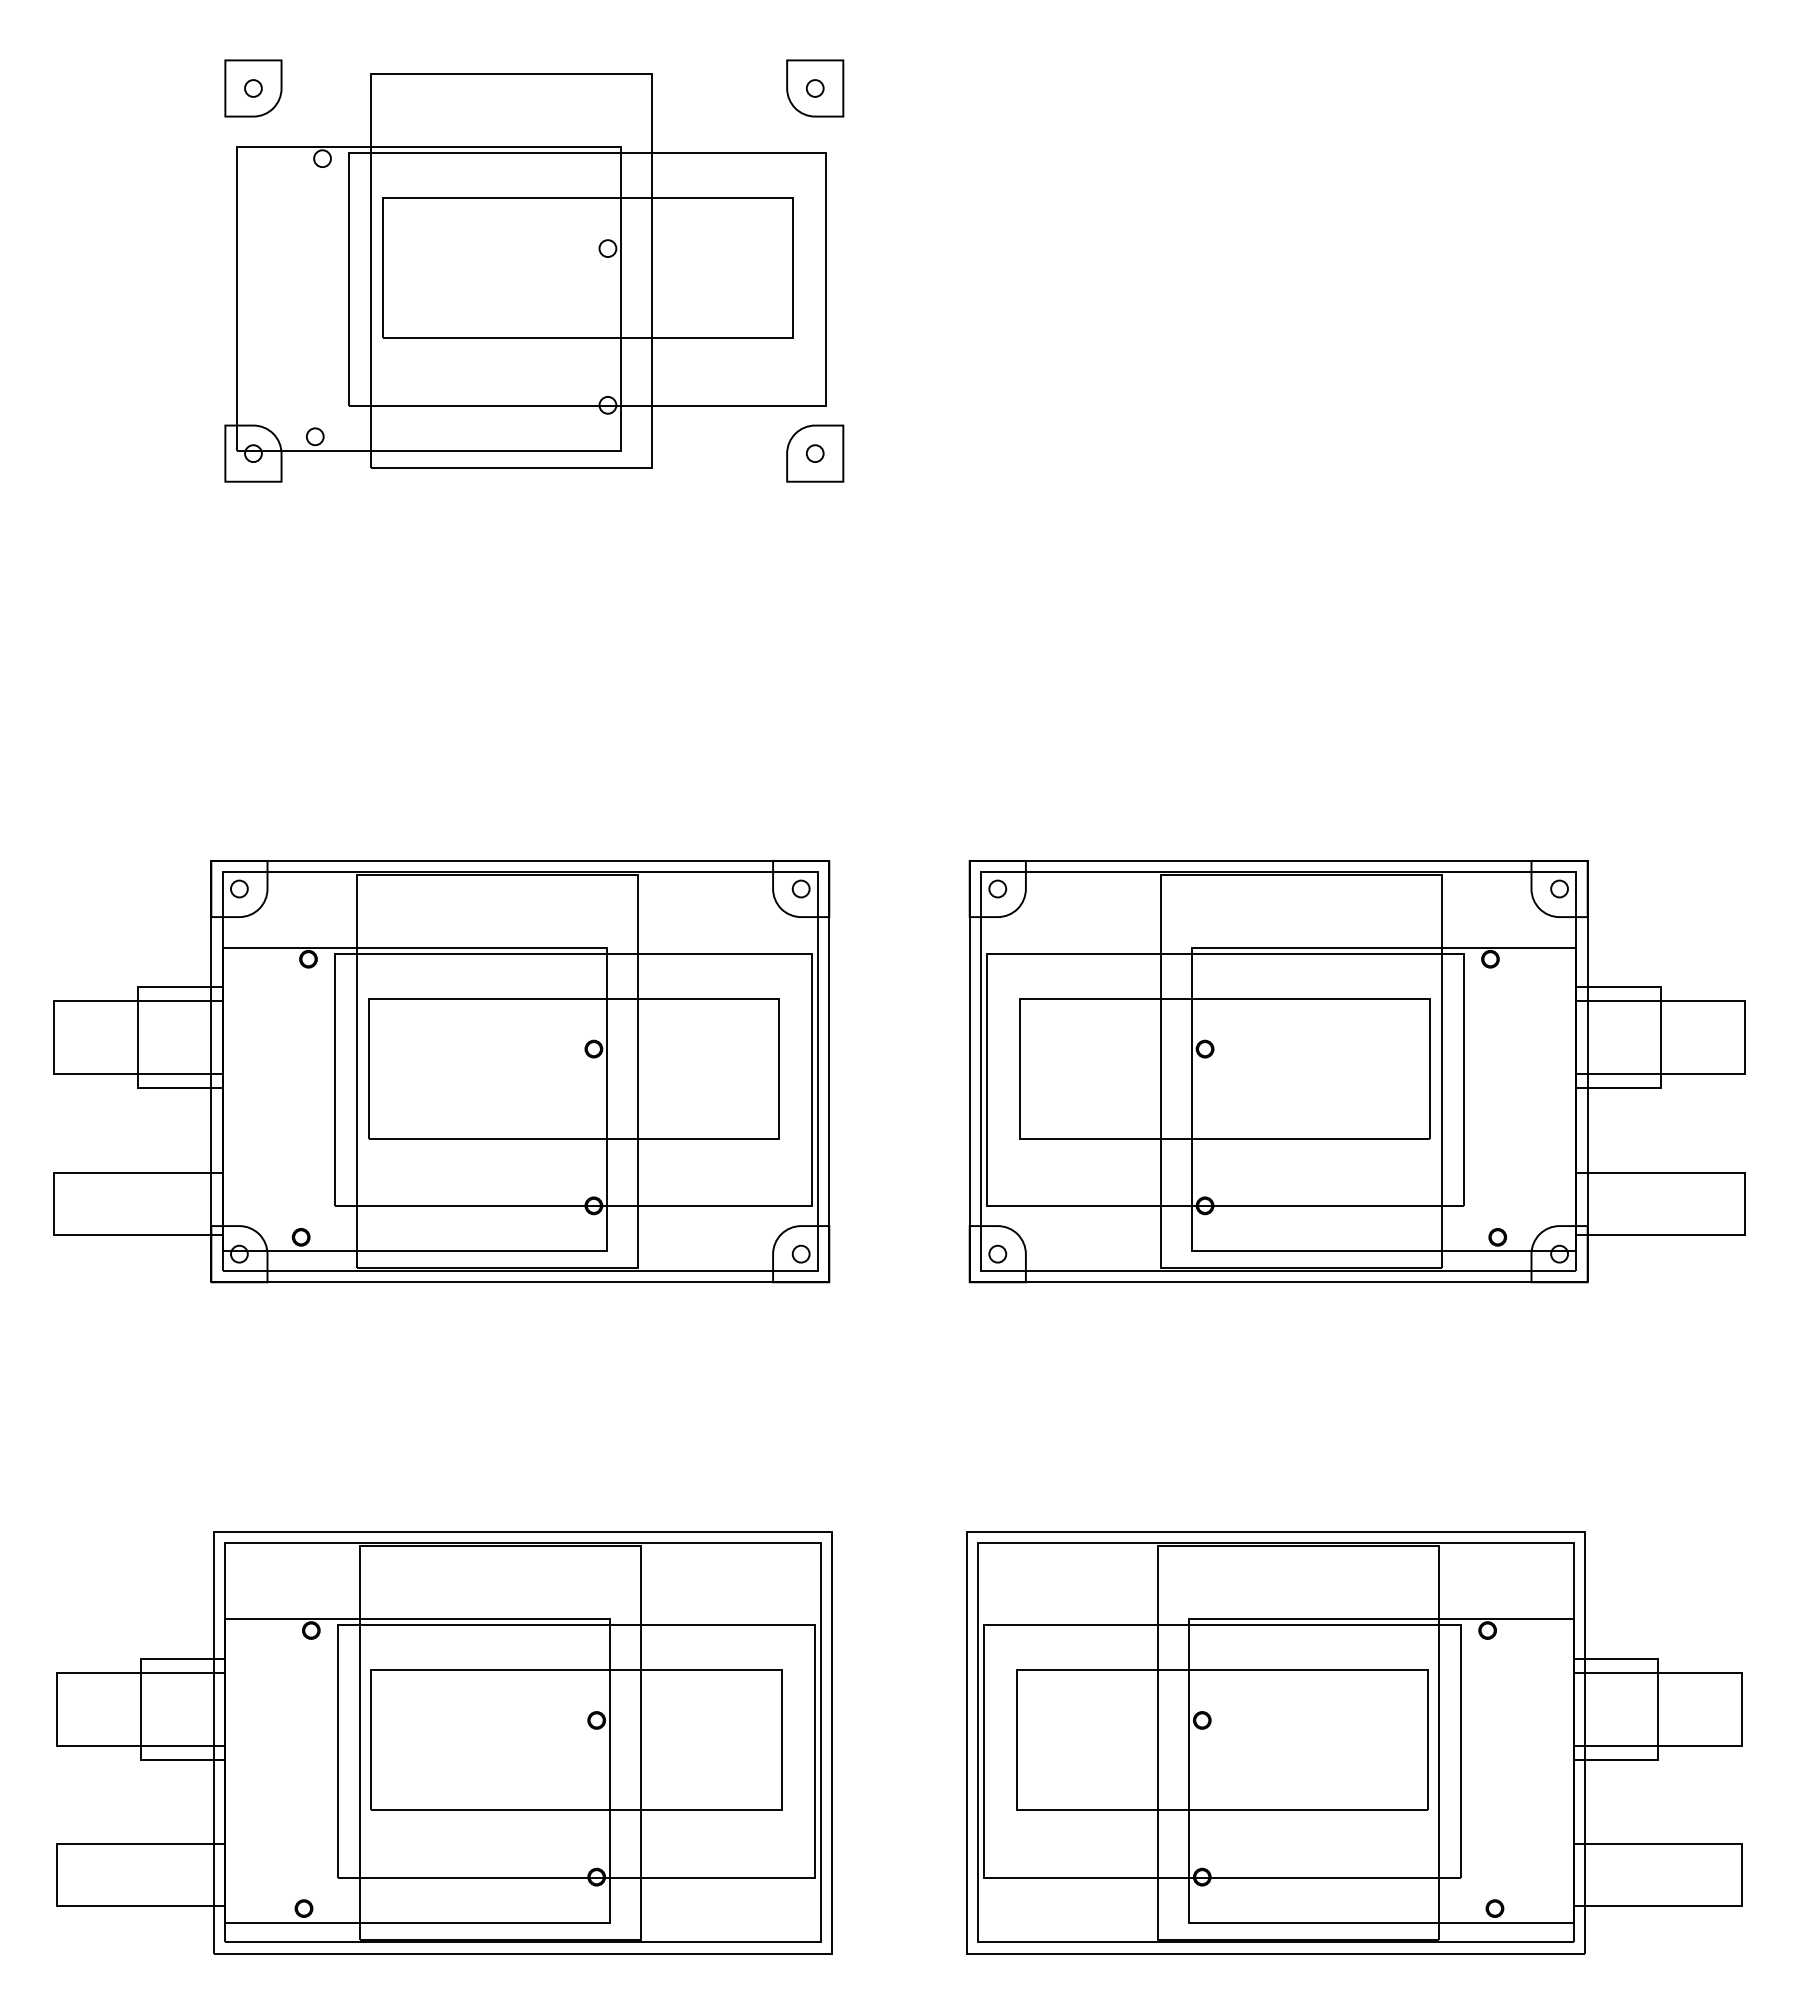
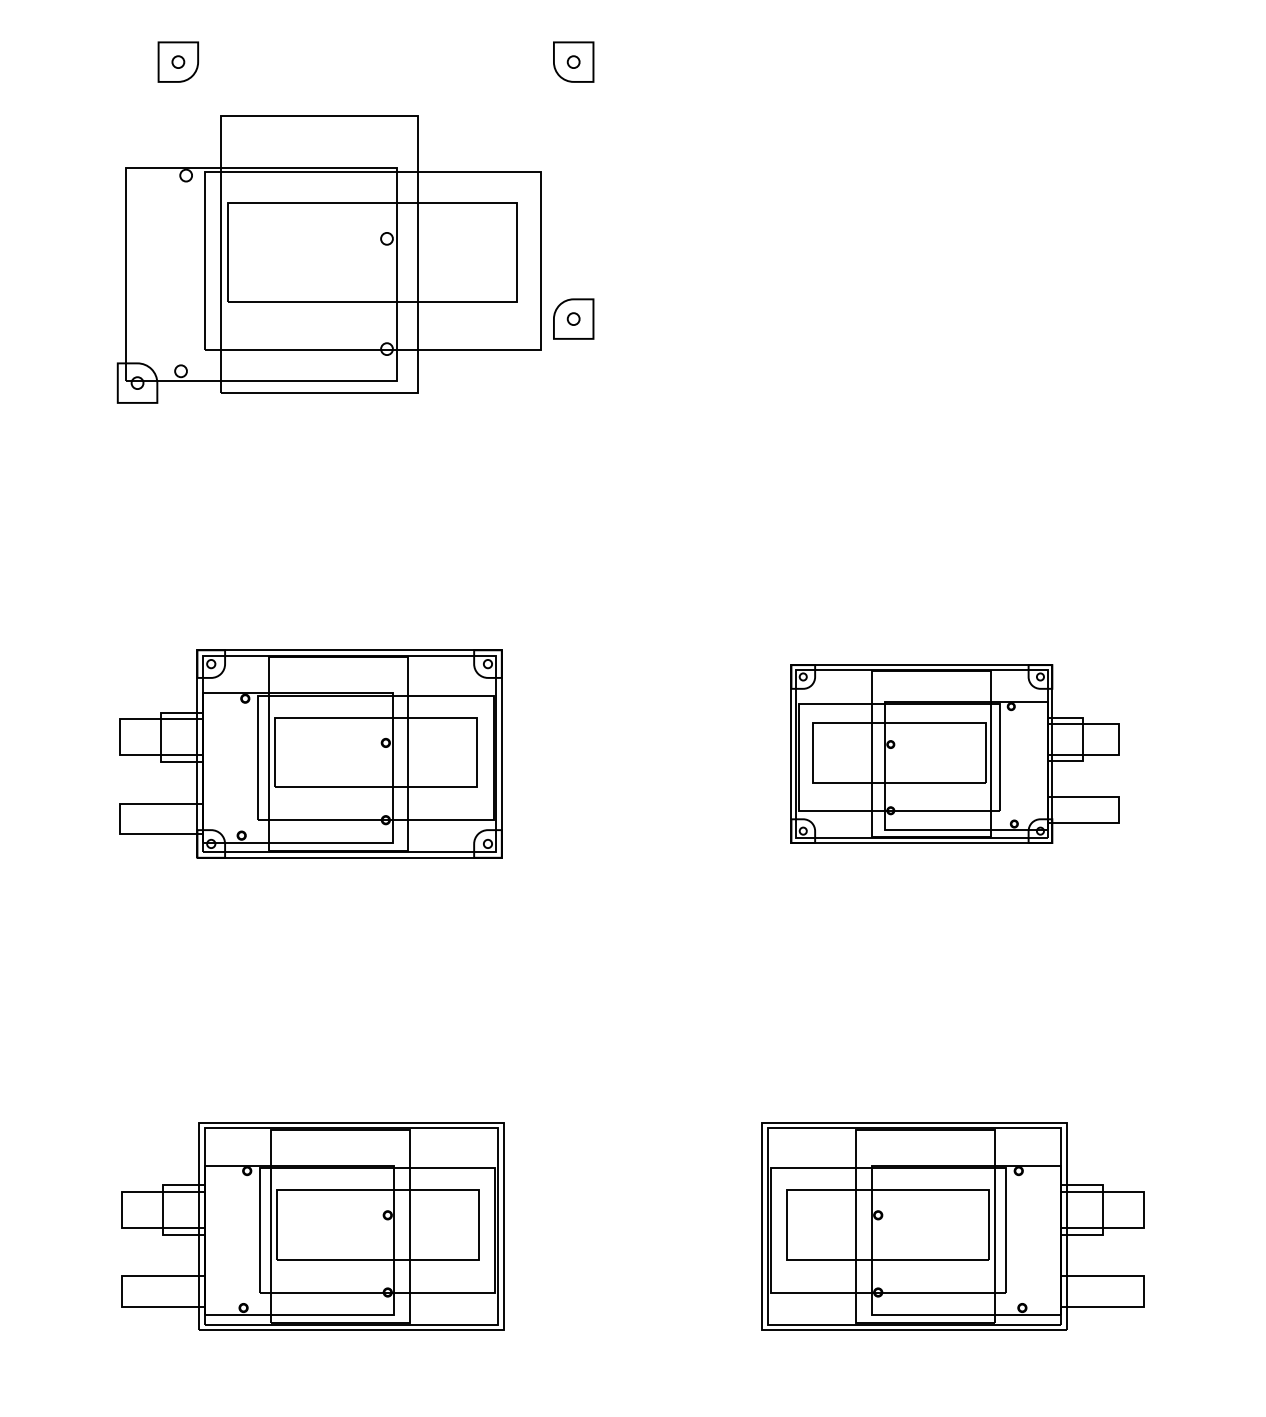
part: (525, 277) -> (329, 259), moved
part: (441, 1071) -> (310, 753), size x0.7
part: (1356, 1071) -> (954, 753), size x0.6
part: (444, 1742) -> (312, 1226), size x0.7
part: (1354, 1742) -> (953, 1226), size x0.7

